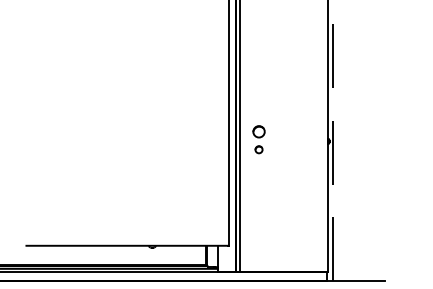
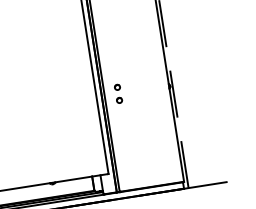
part: (258, 131) -> (117, 87), size x0.62

